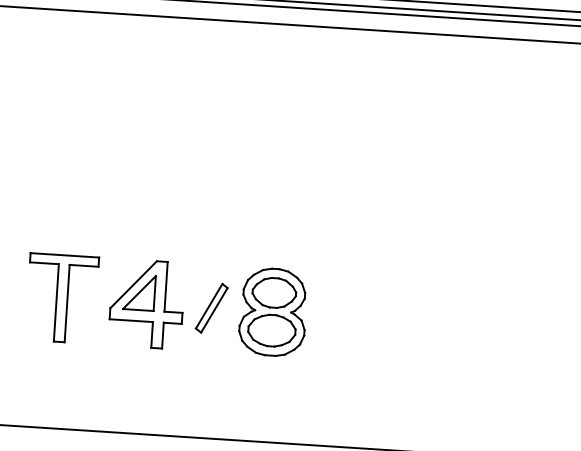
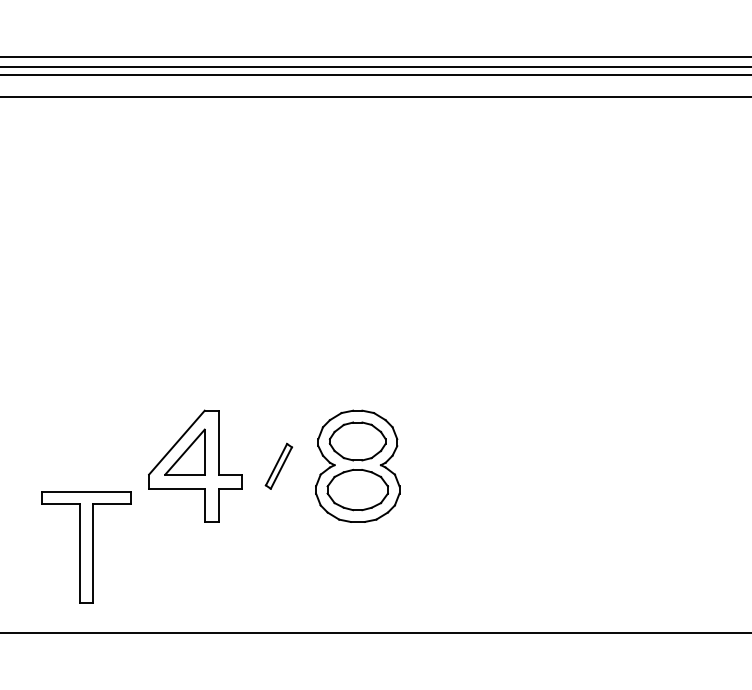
part: (62, 298) -> (86, 547), moved
part: (211, 308) -> (278, 466), size x0.7

